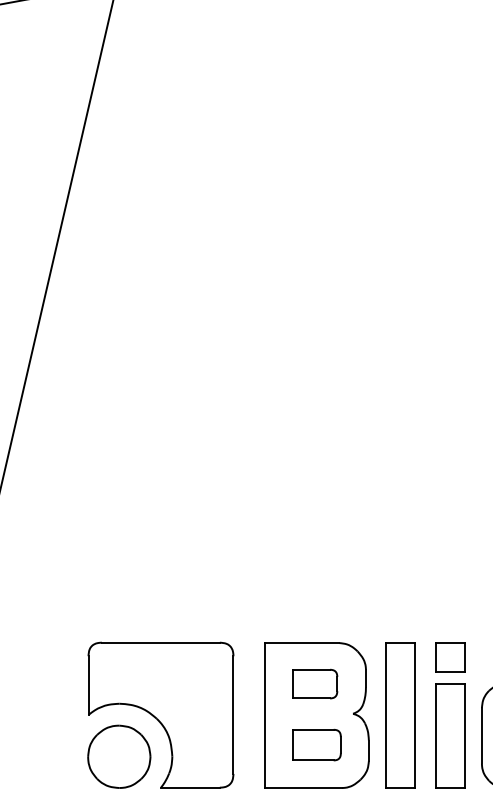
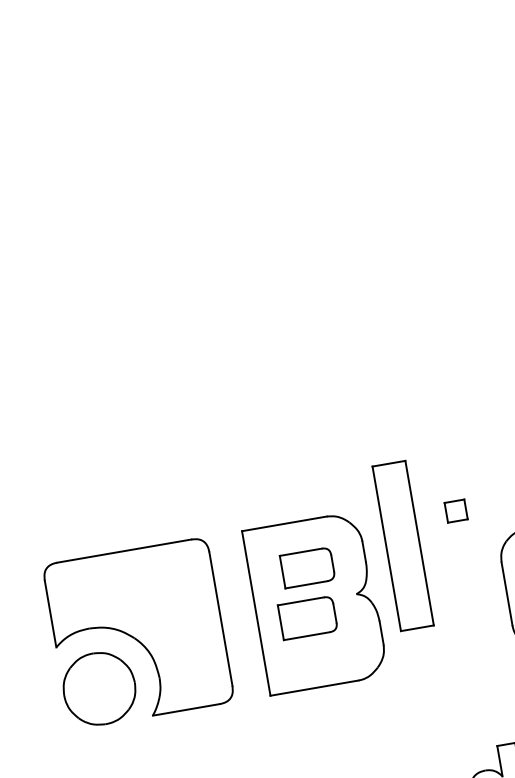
part: (450, 657) -> (455, 511), size x0.6
part: (400, 715) -> (403, 545), moved
part: (450, 735) -> (471, 599), removed
part: (316, 744) -> (307, 617), moved

